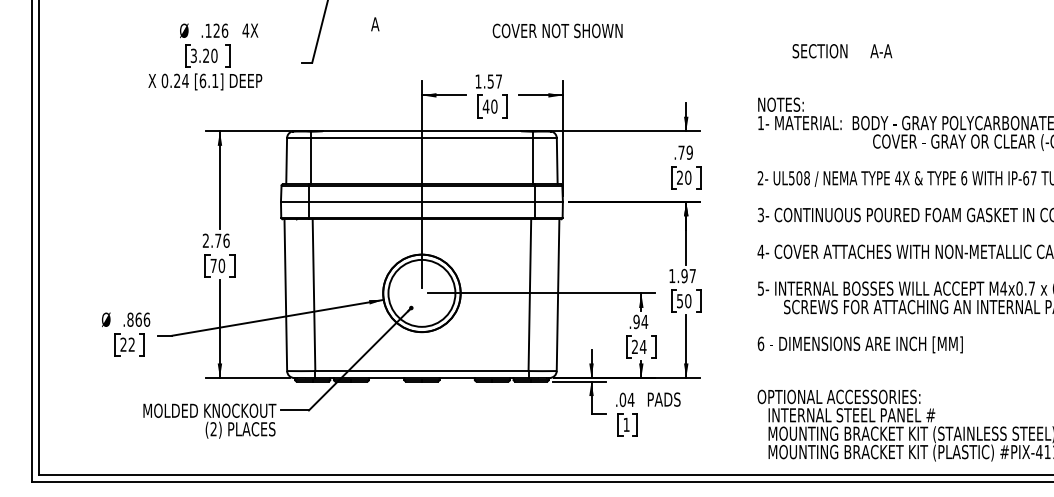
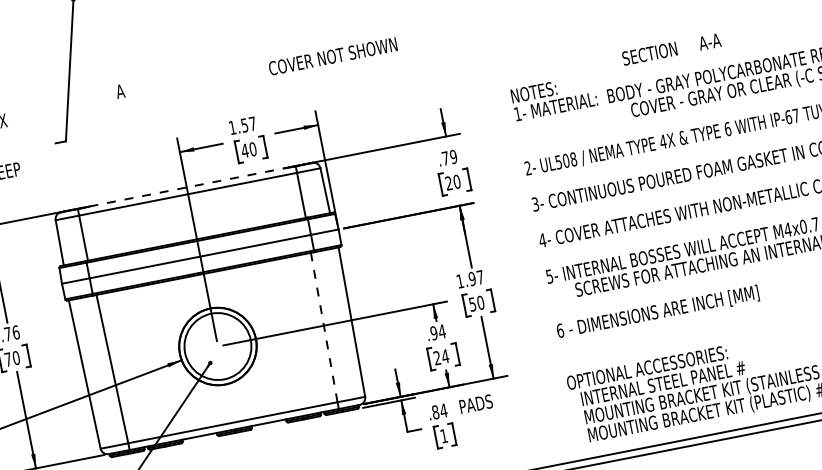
text: (557, 30) -> (332, 56), moved
text: (842, 51) -> (671, 49), moved
line: (422, 131) -> (187, 187), solid -> dashed
line: (529, 295) -> (323, 327), solid -> dashed
text: (622, 399) -> (435, 412), .04 -> .84

